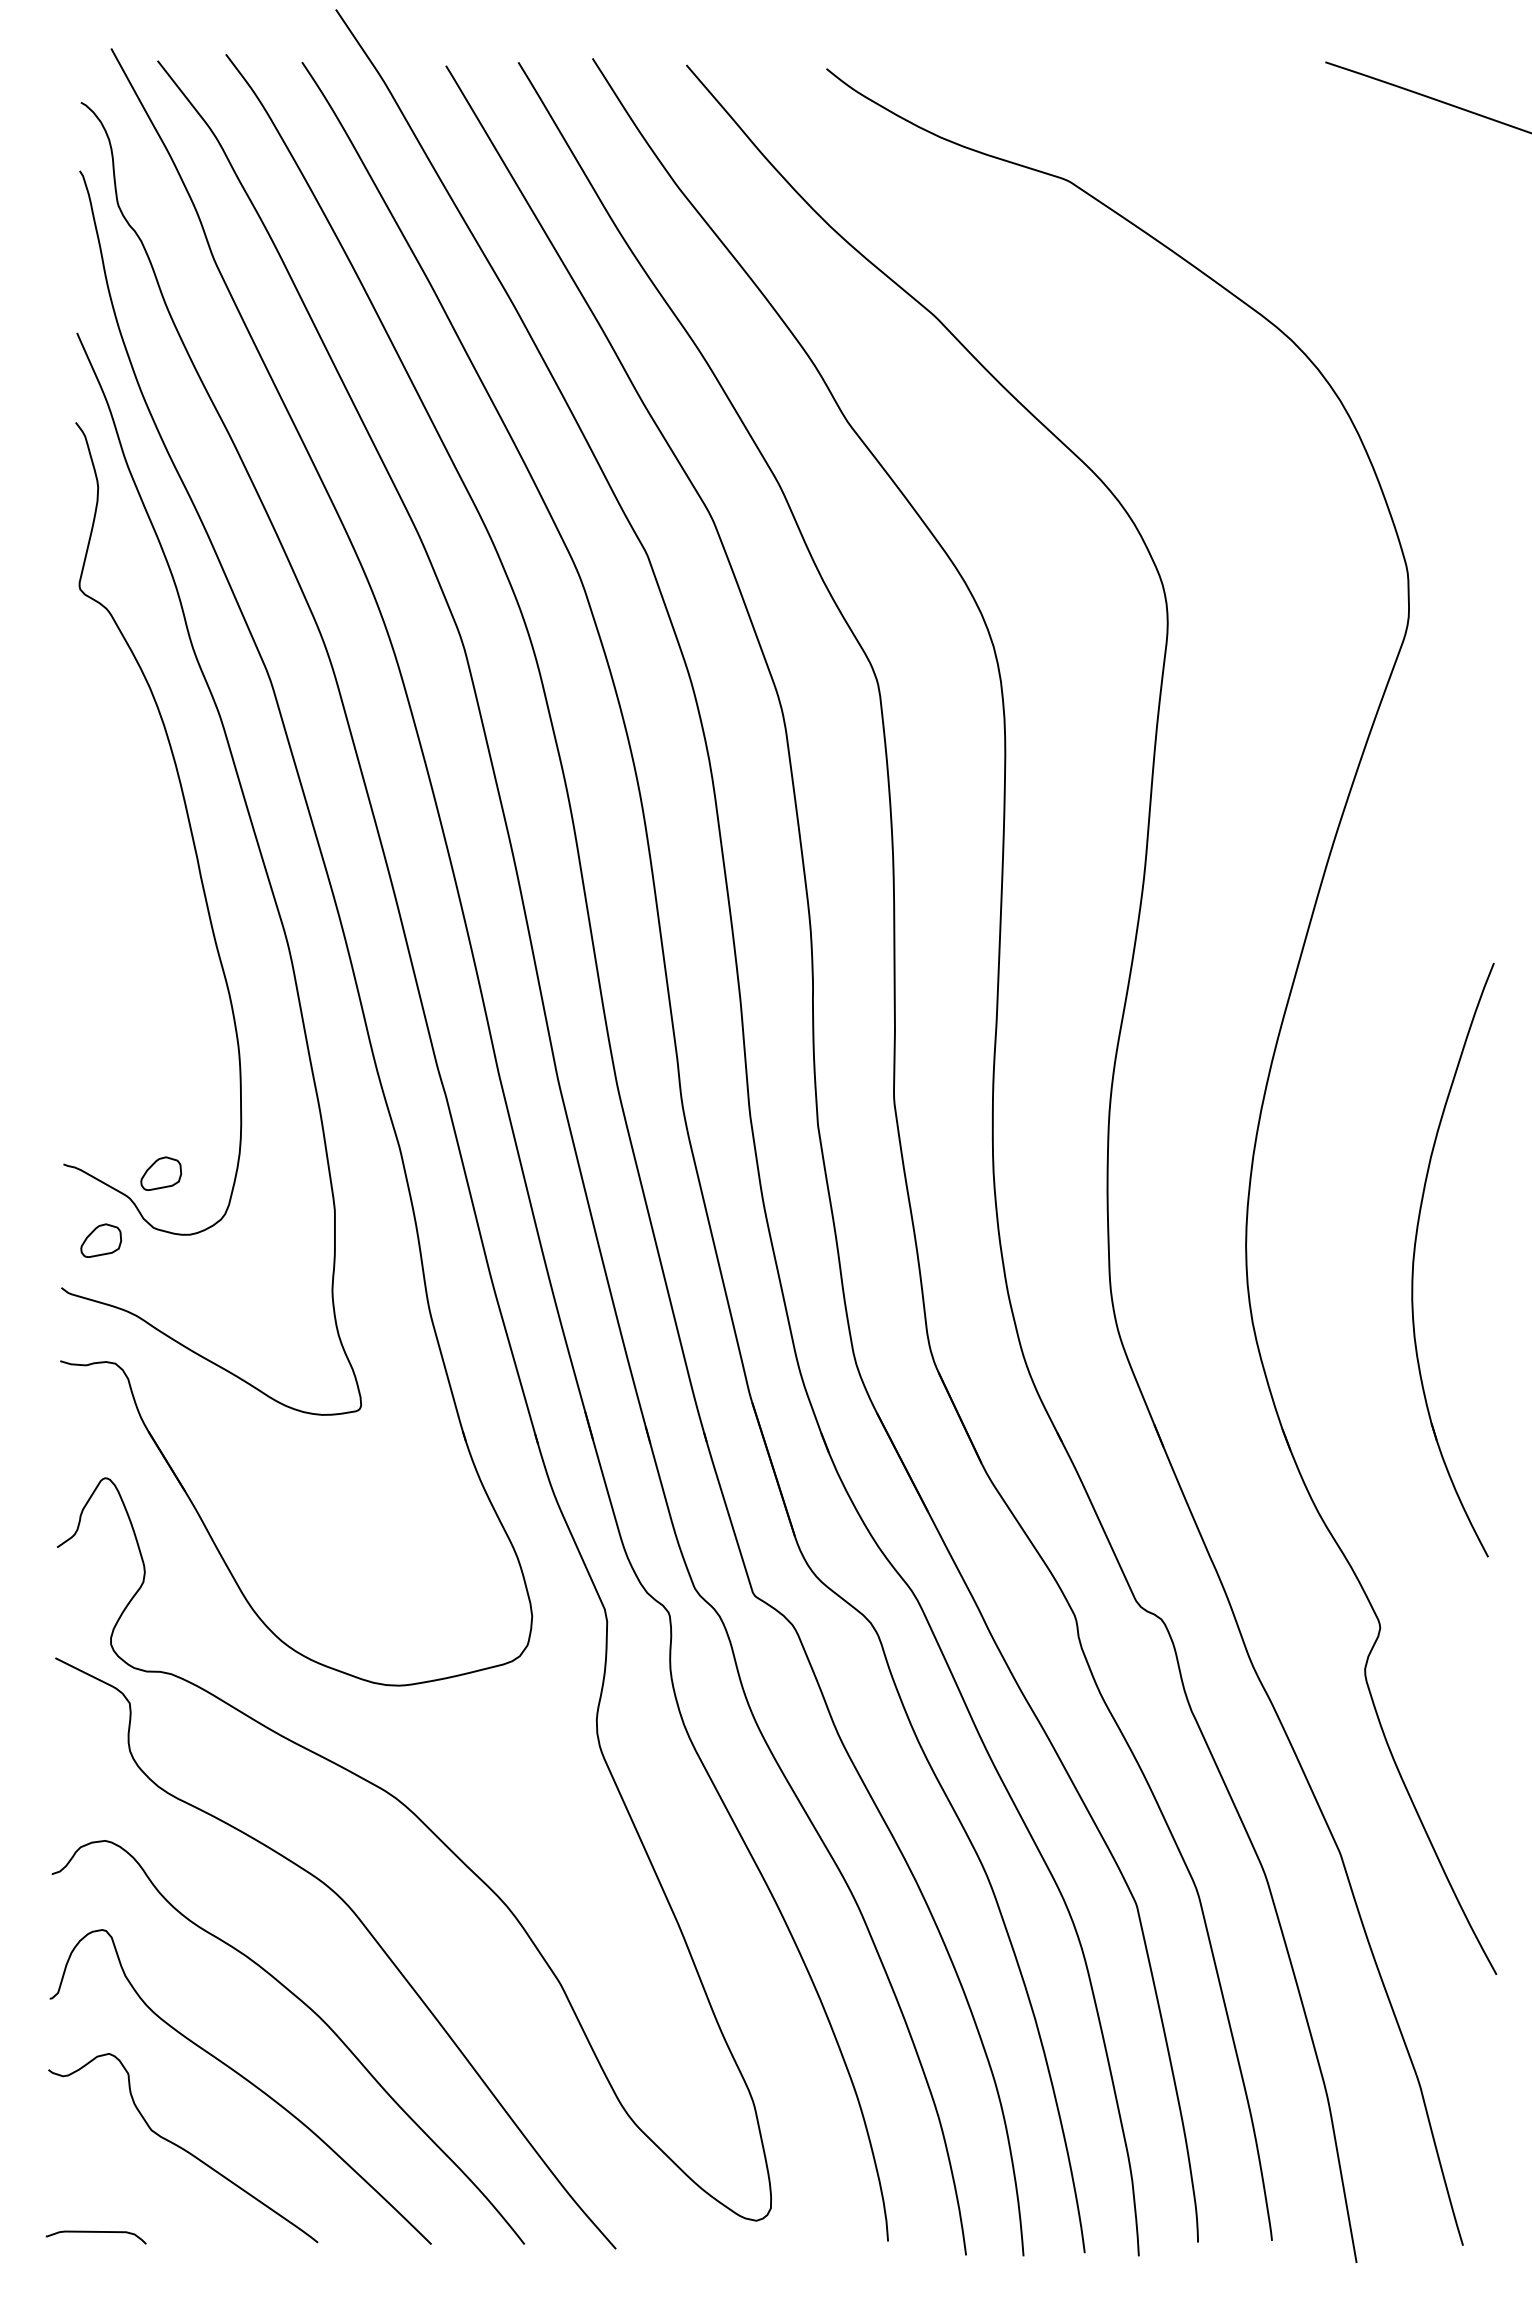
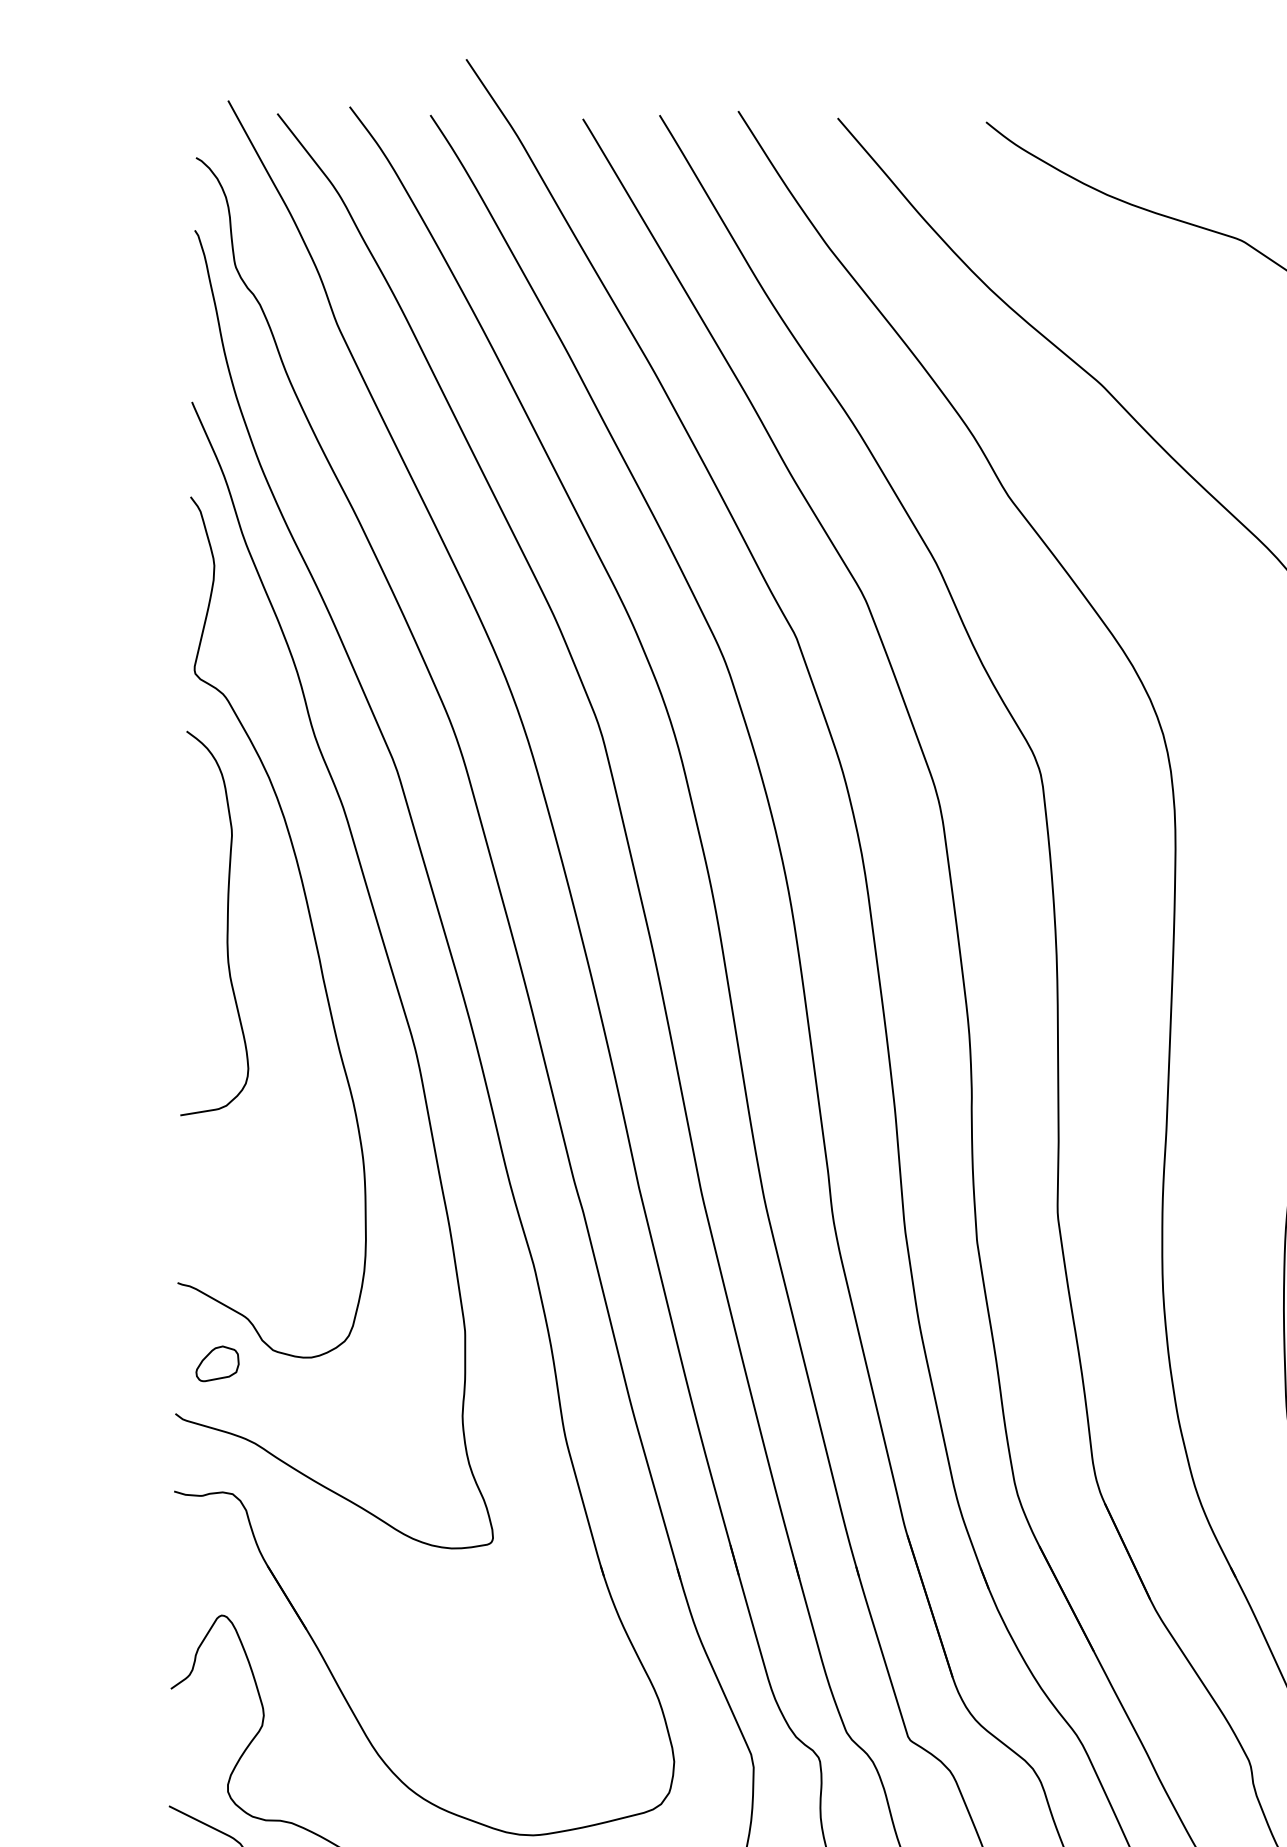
curve: (109, 827) -> (226, 926), added
part: (161, 1173) -> (281, 1292), removed

